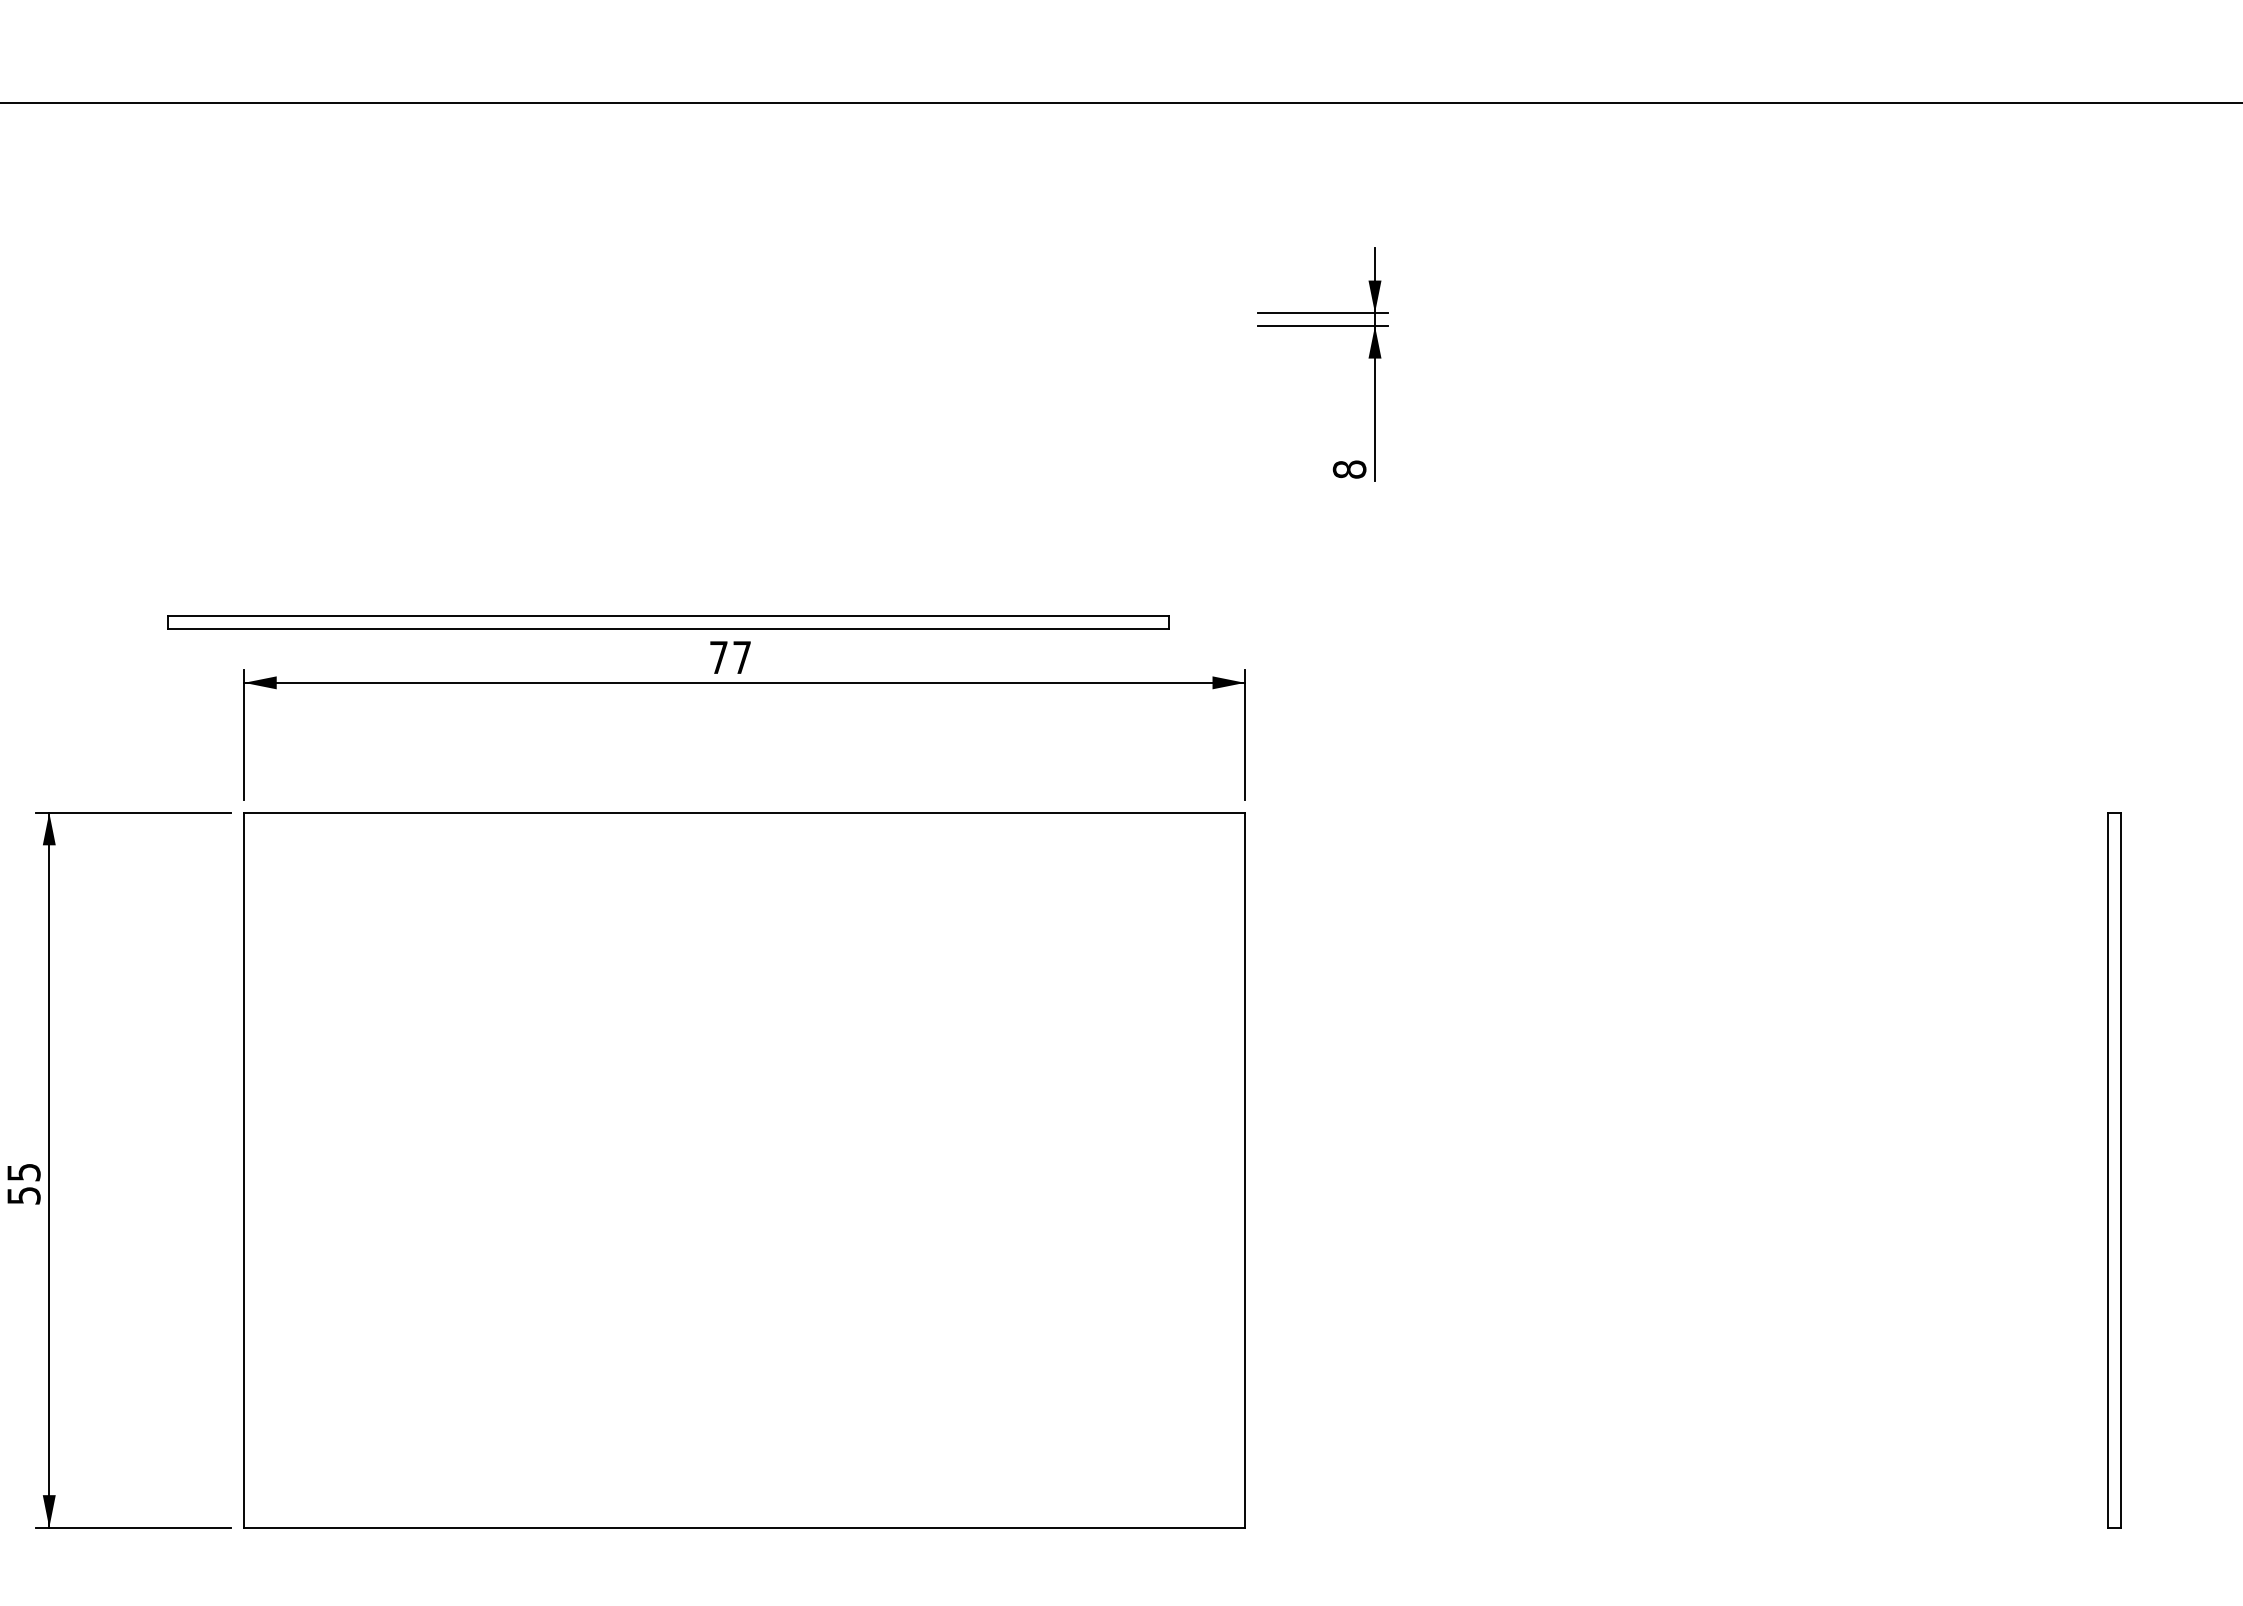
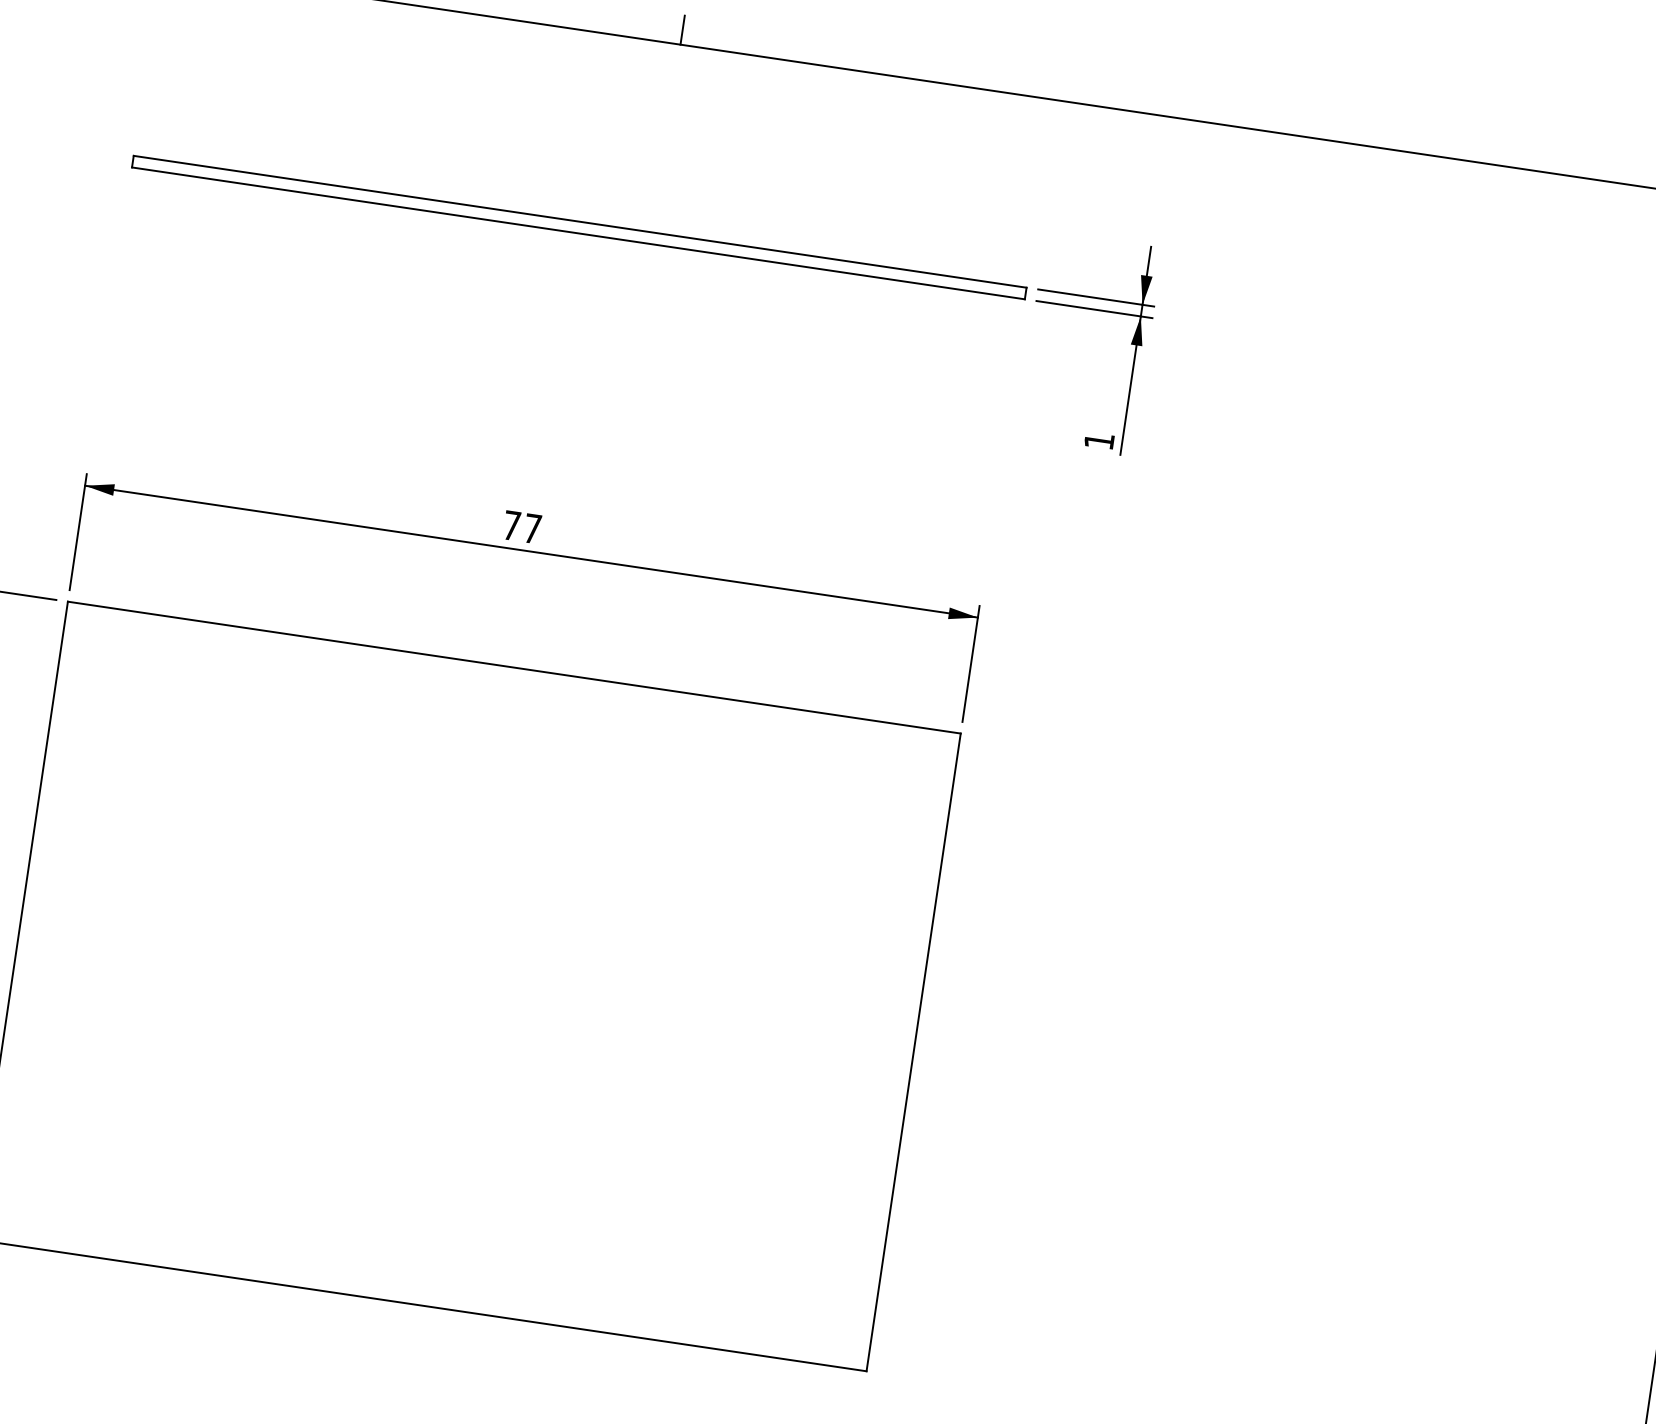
line: (826, 86) -> (683, 30), added
text: (1349, 469) -> (1099, 441), 8 -> 1
part: (668, 622) -> (579, 227), moved

